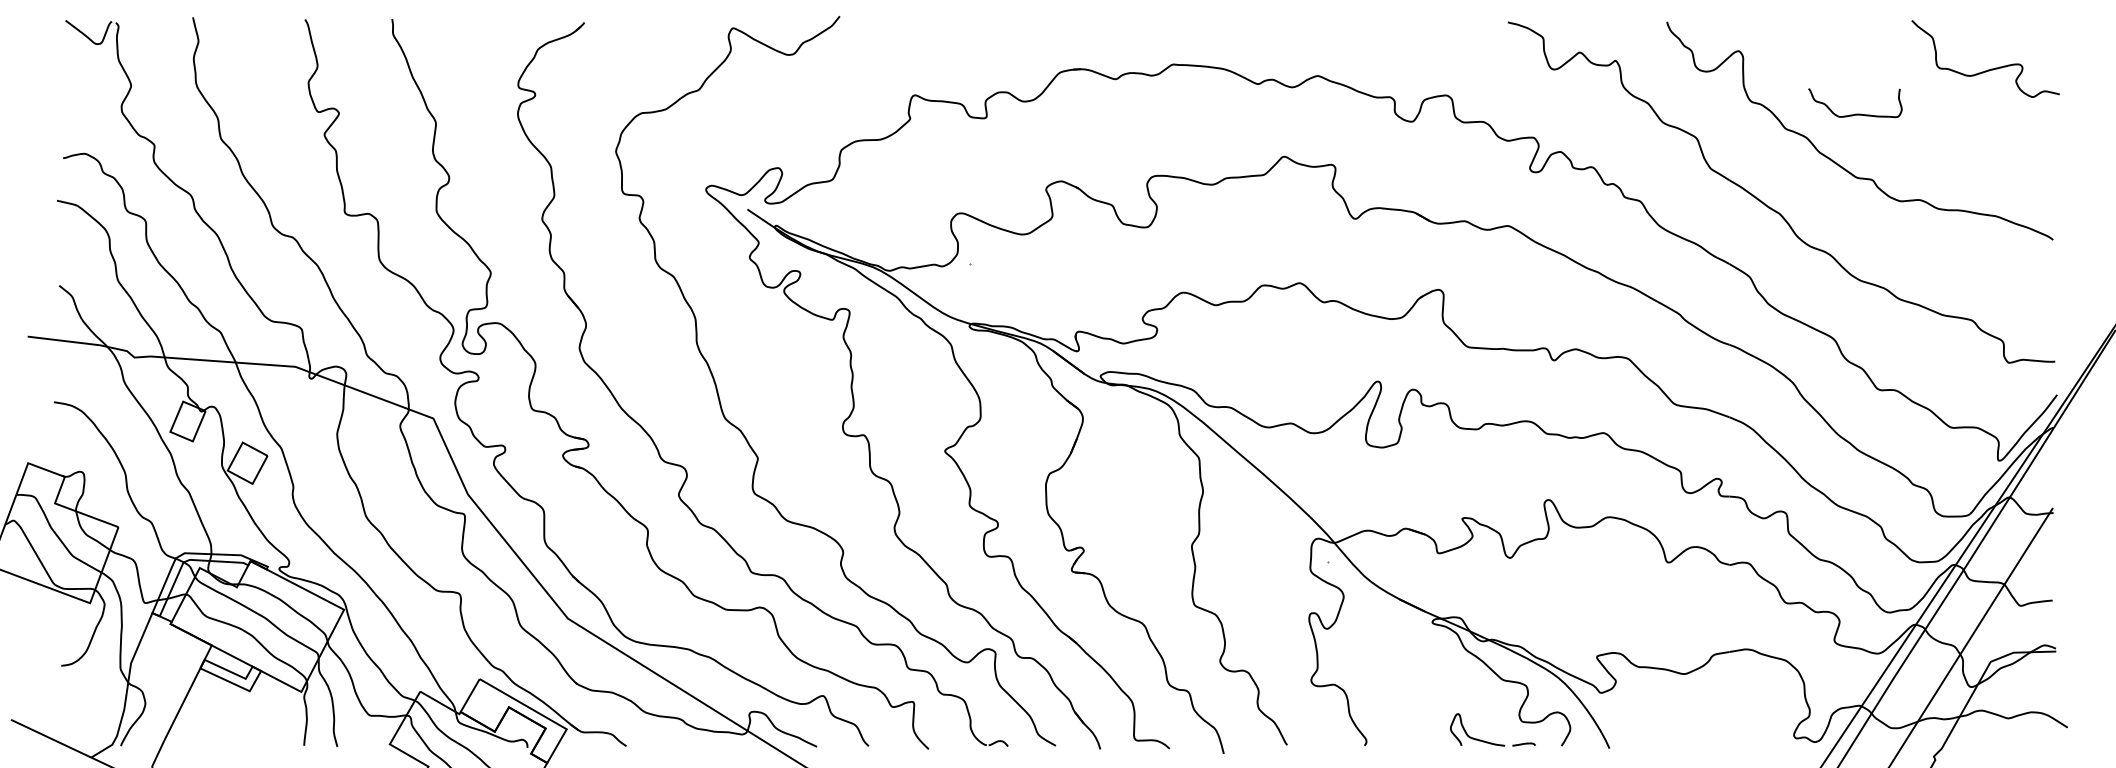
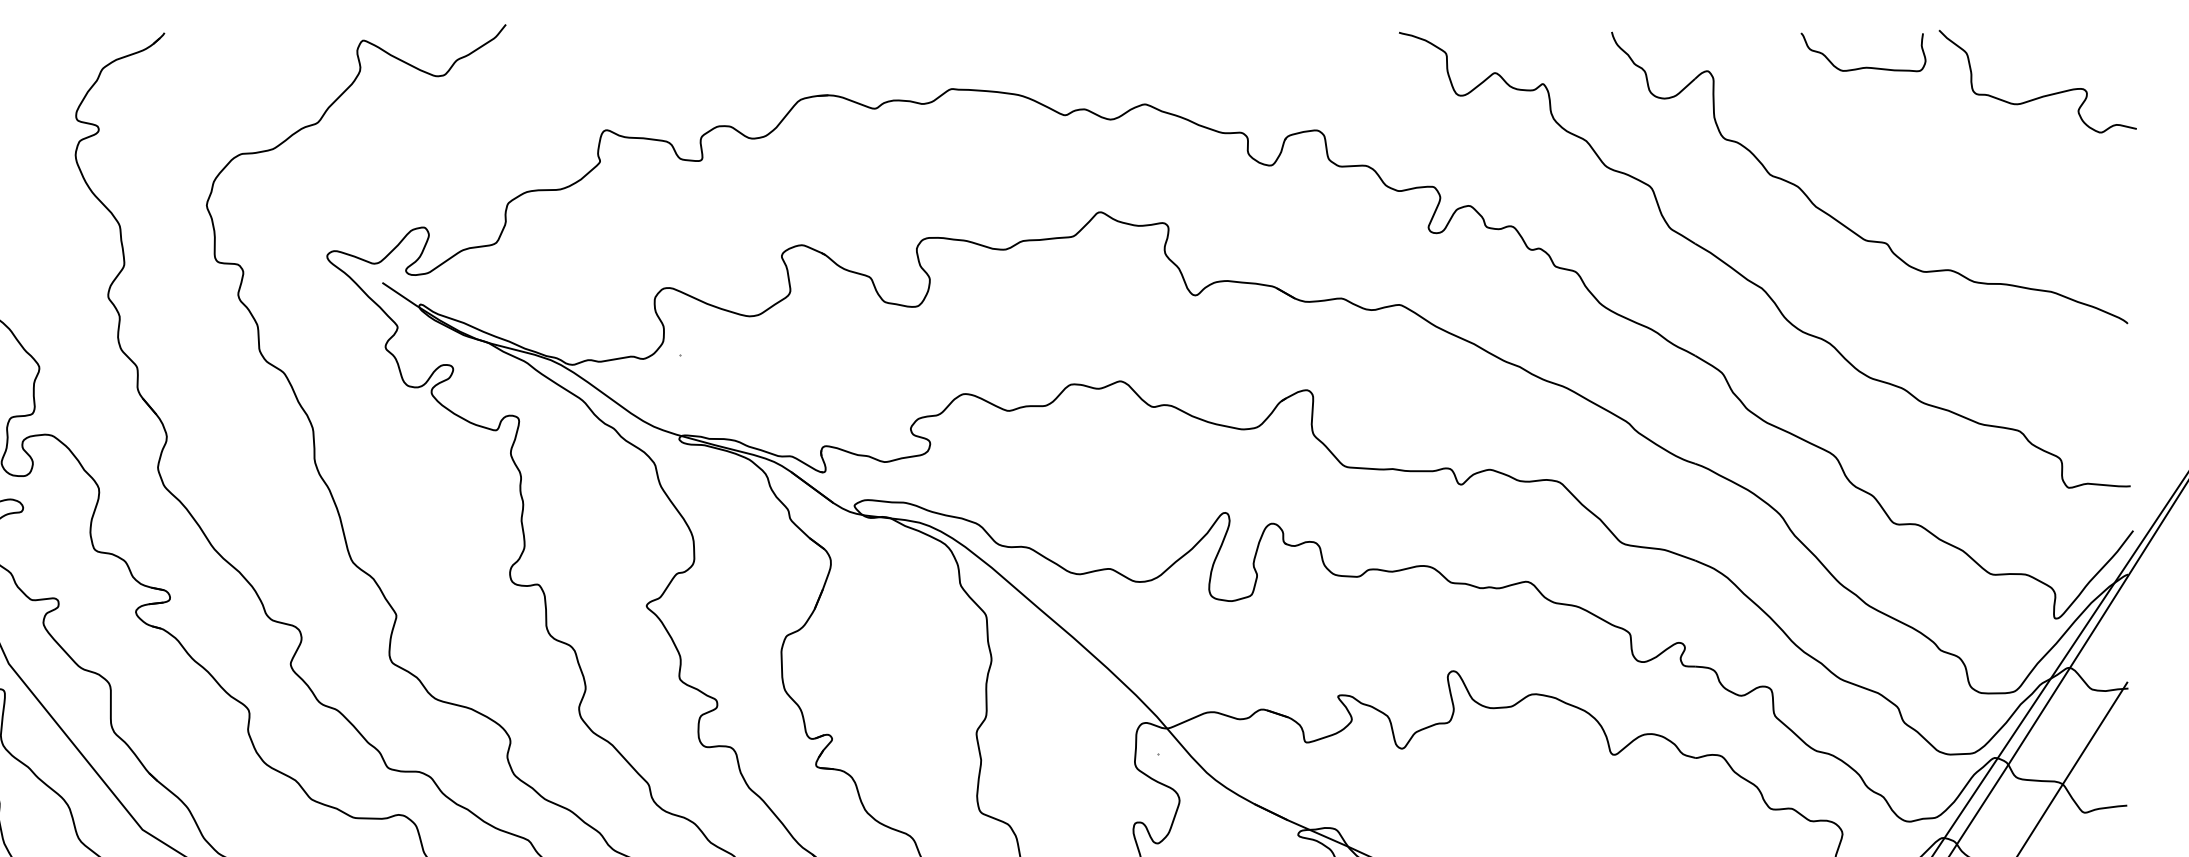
curve: (1855, 113) -> (1863, 66), moved

